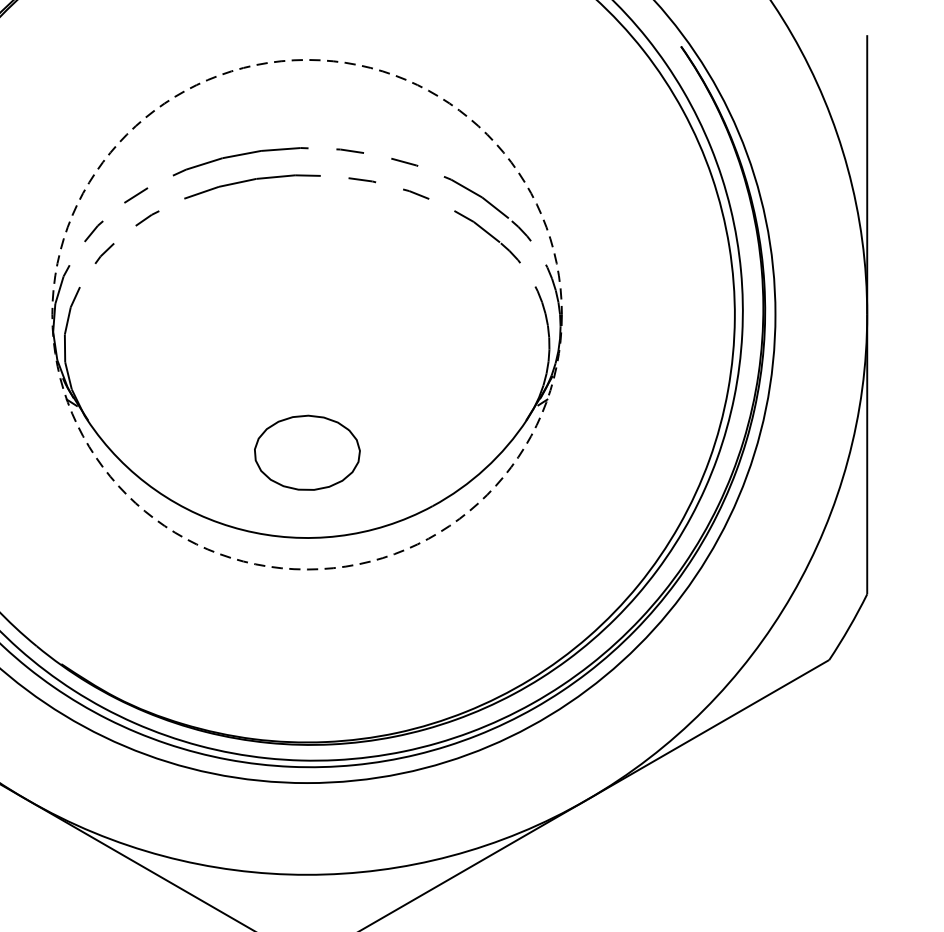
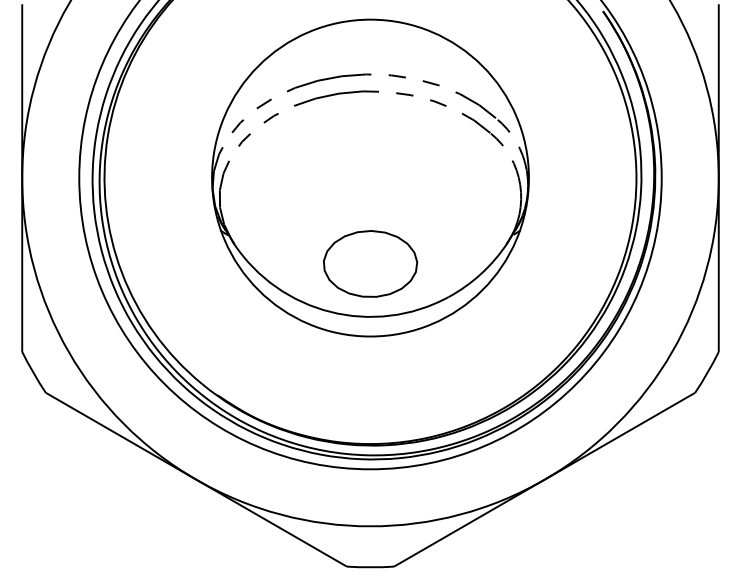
circle: (307, 313) -> (370, 177), dashed -> solid
part: (307, 452) -> (370, 263), size x1.43

